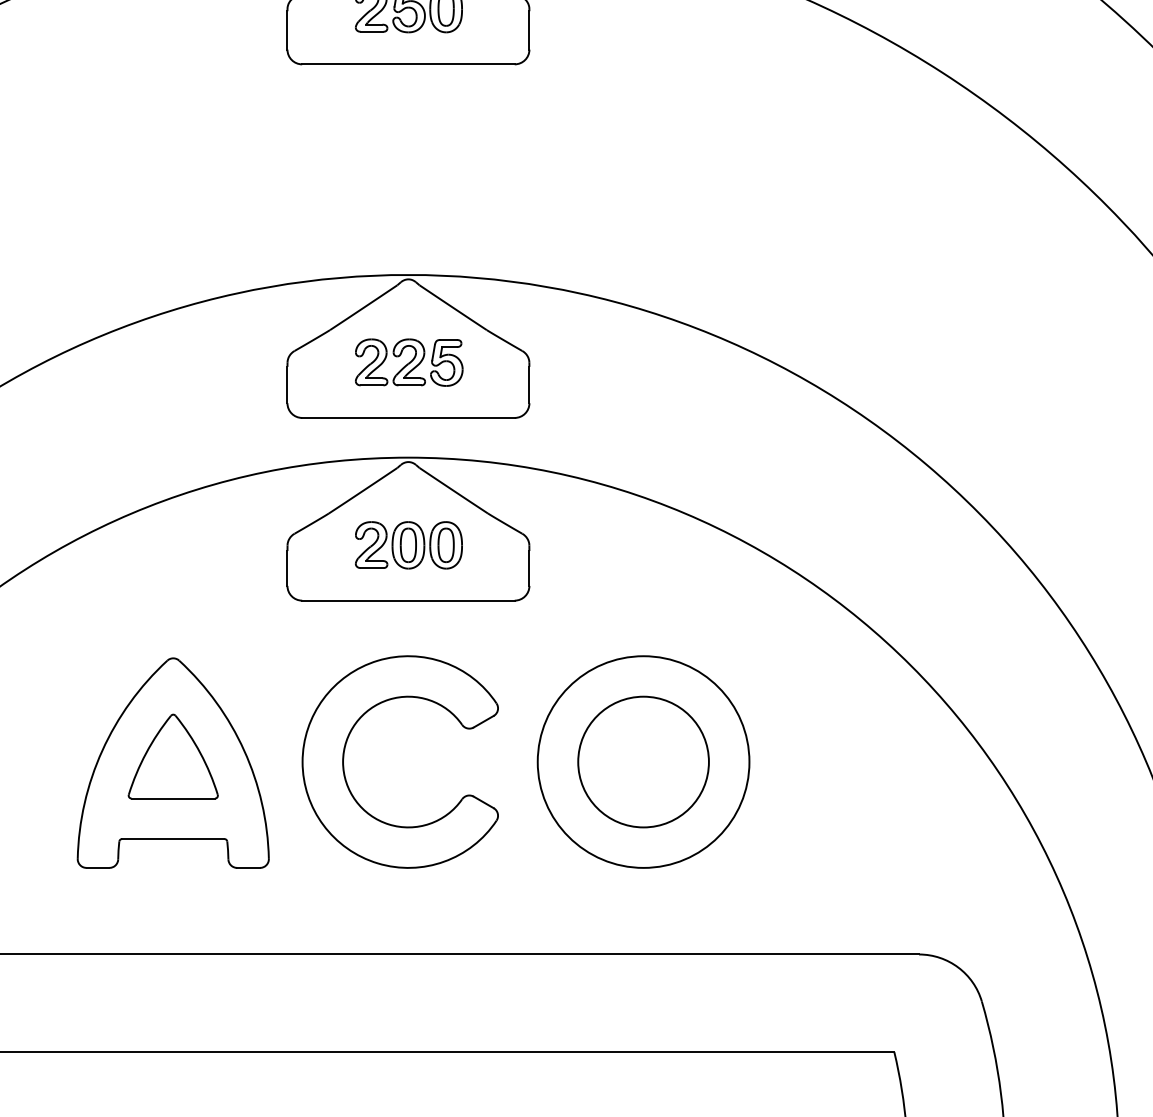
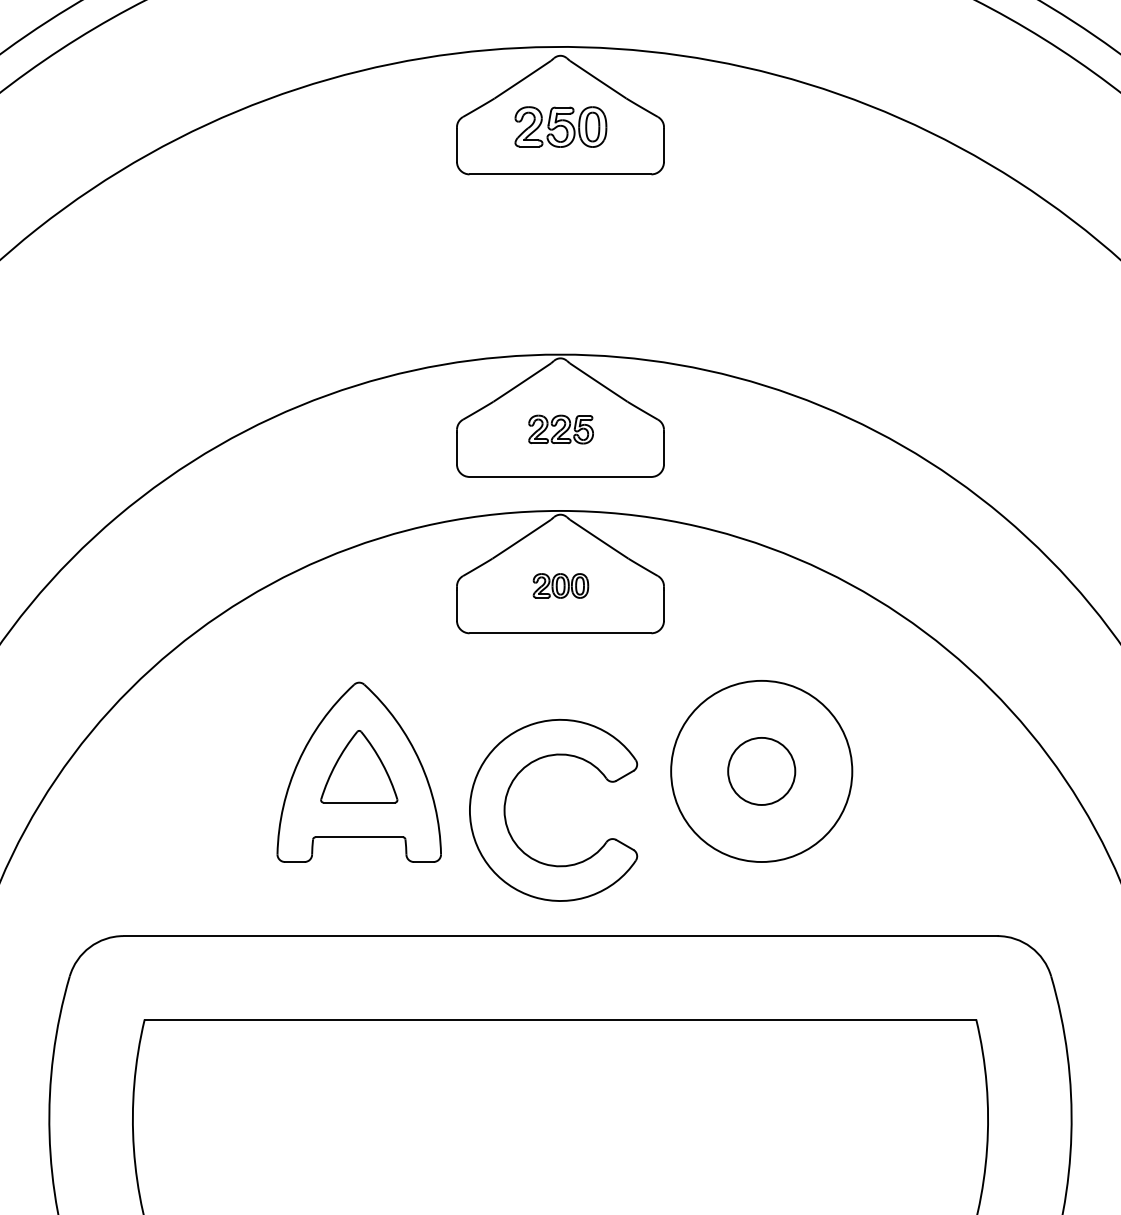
part: (408, 362) -> (560, 429), size x0.7
part: (408, 544) -> (560, 585), size x0.6
part: (345, 752) -> (506, 802), moved
circle: (643, 762) -> (761, 771), size x0.6

